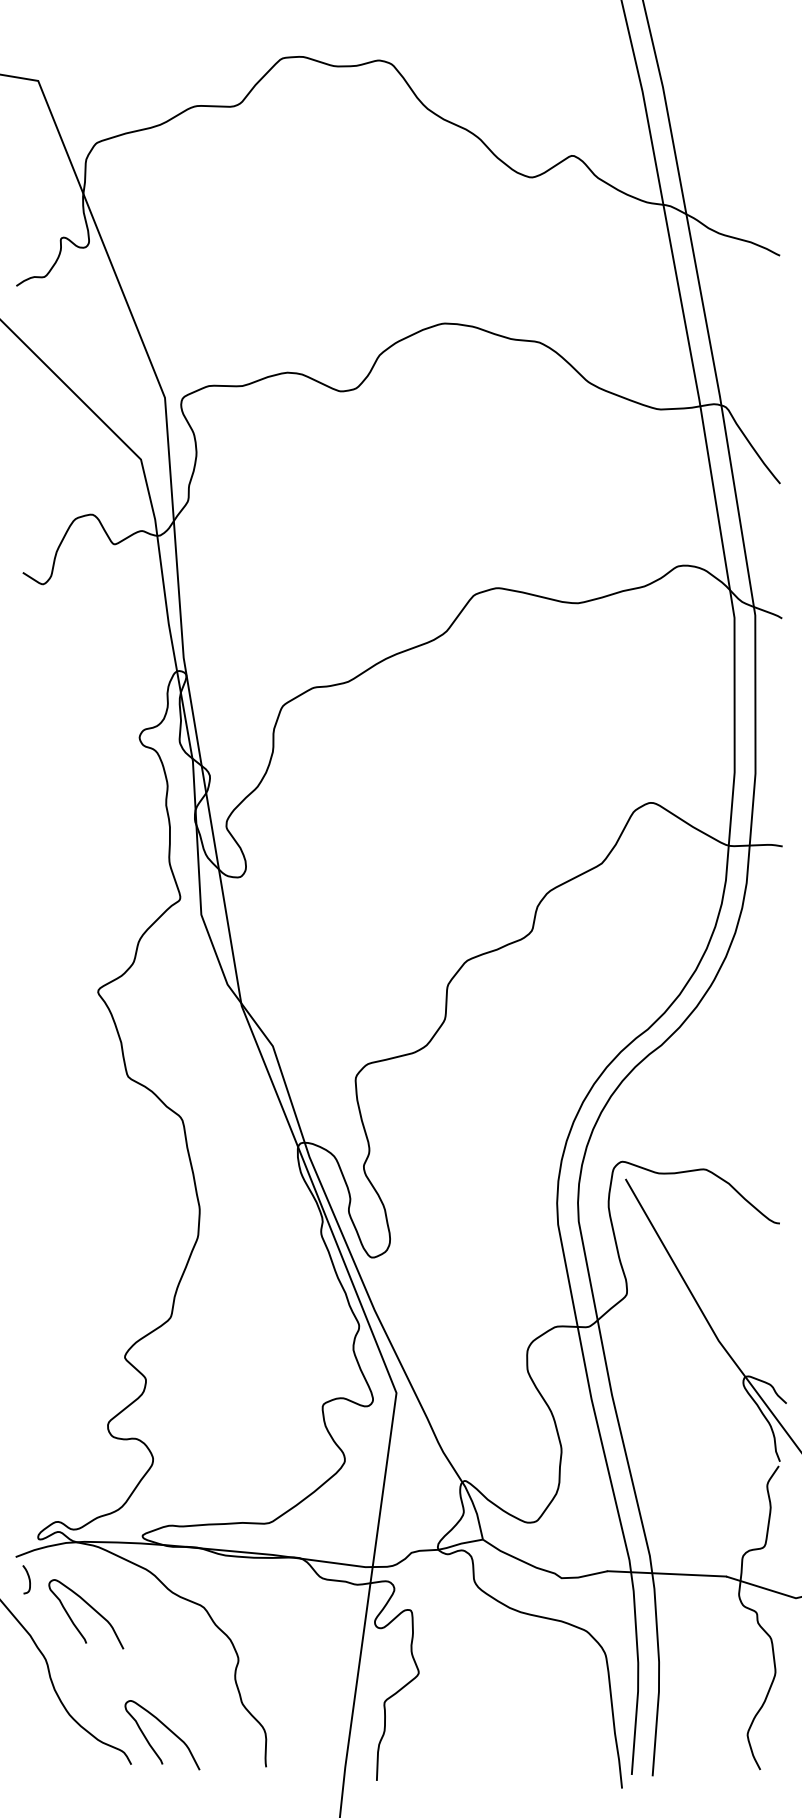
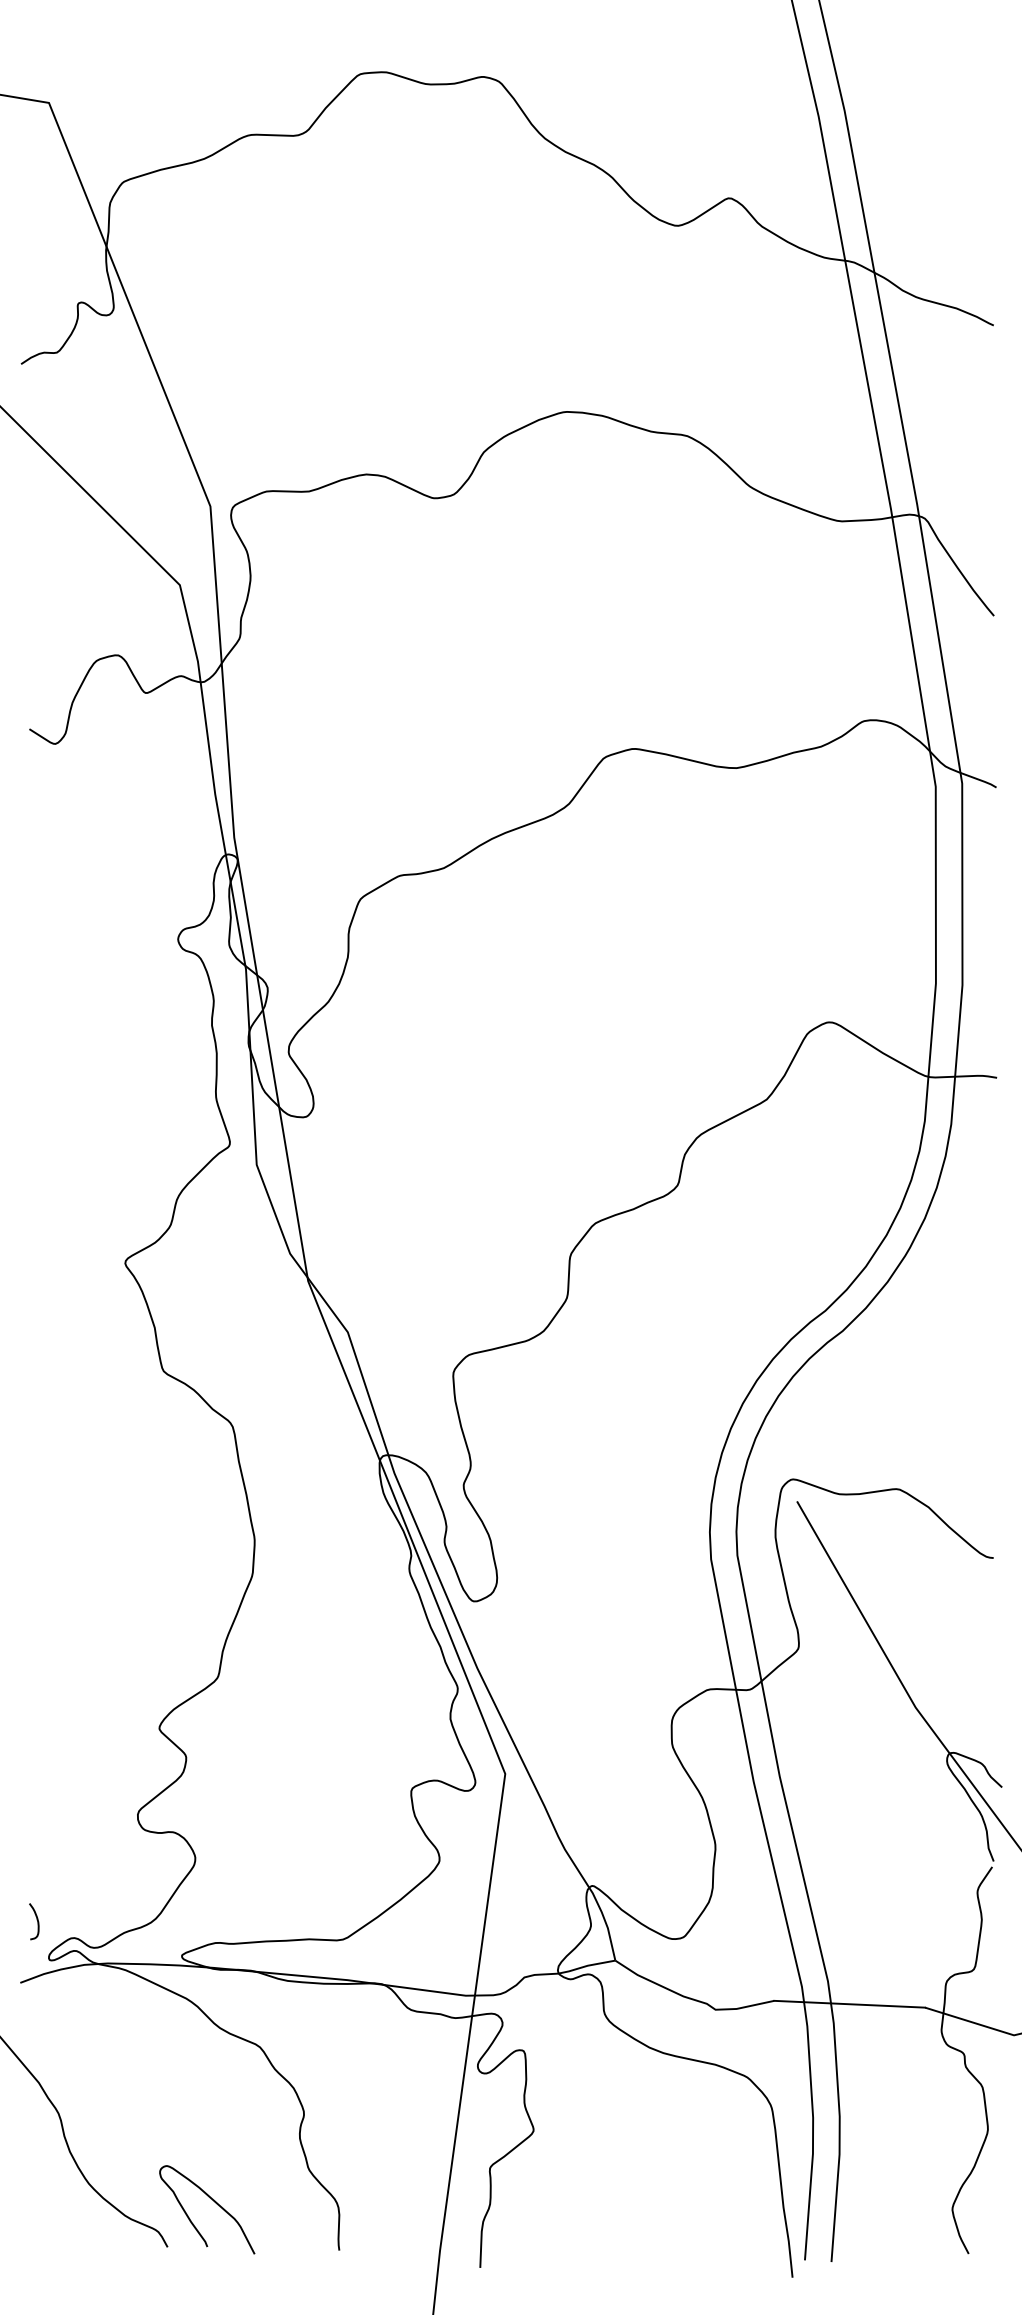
curve: (28, 1578) -> (36, 1920), moved
curve: (92, 1608) -> (117, 2048), removed

